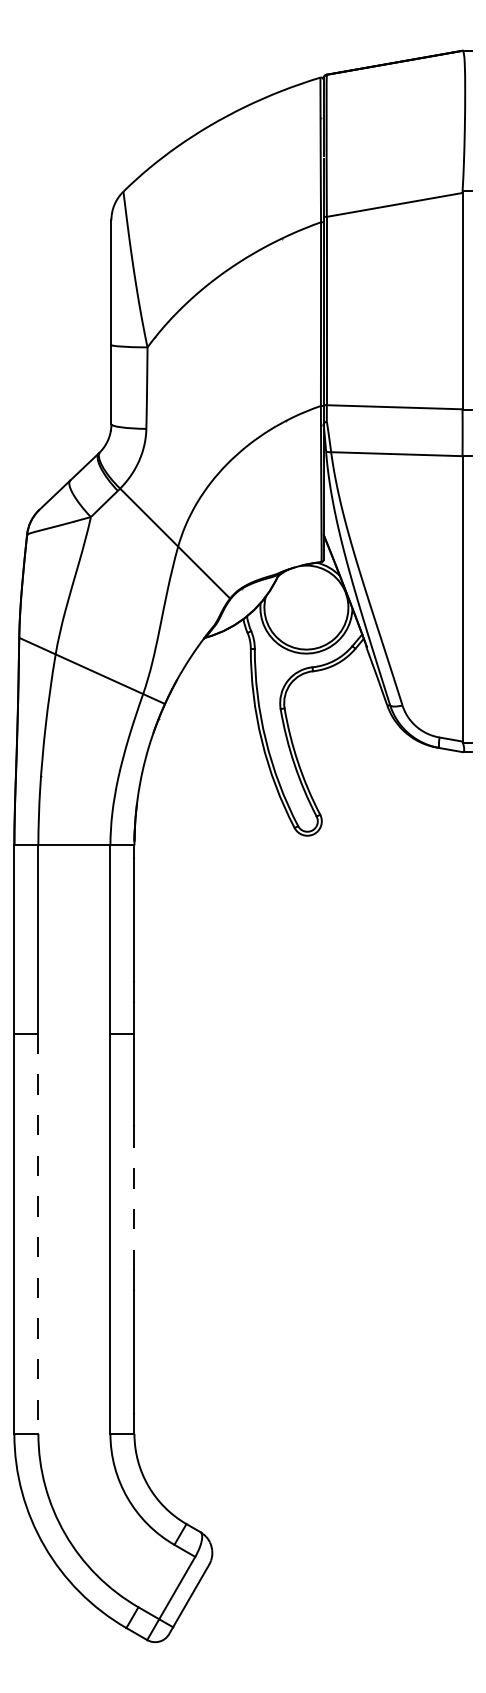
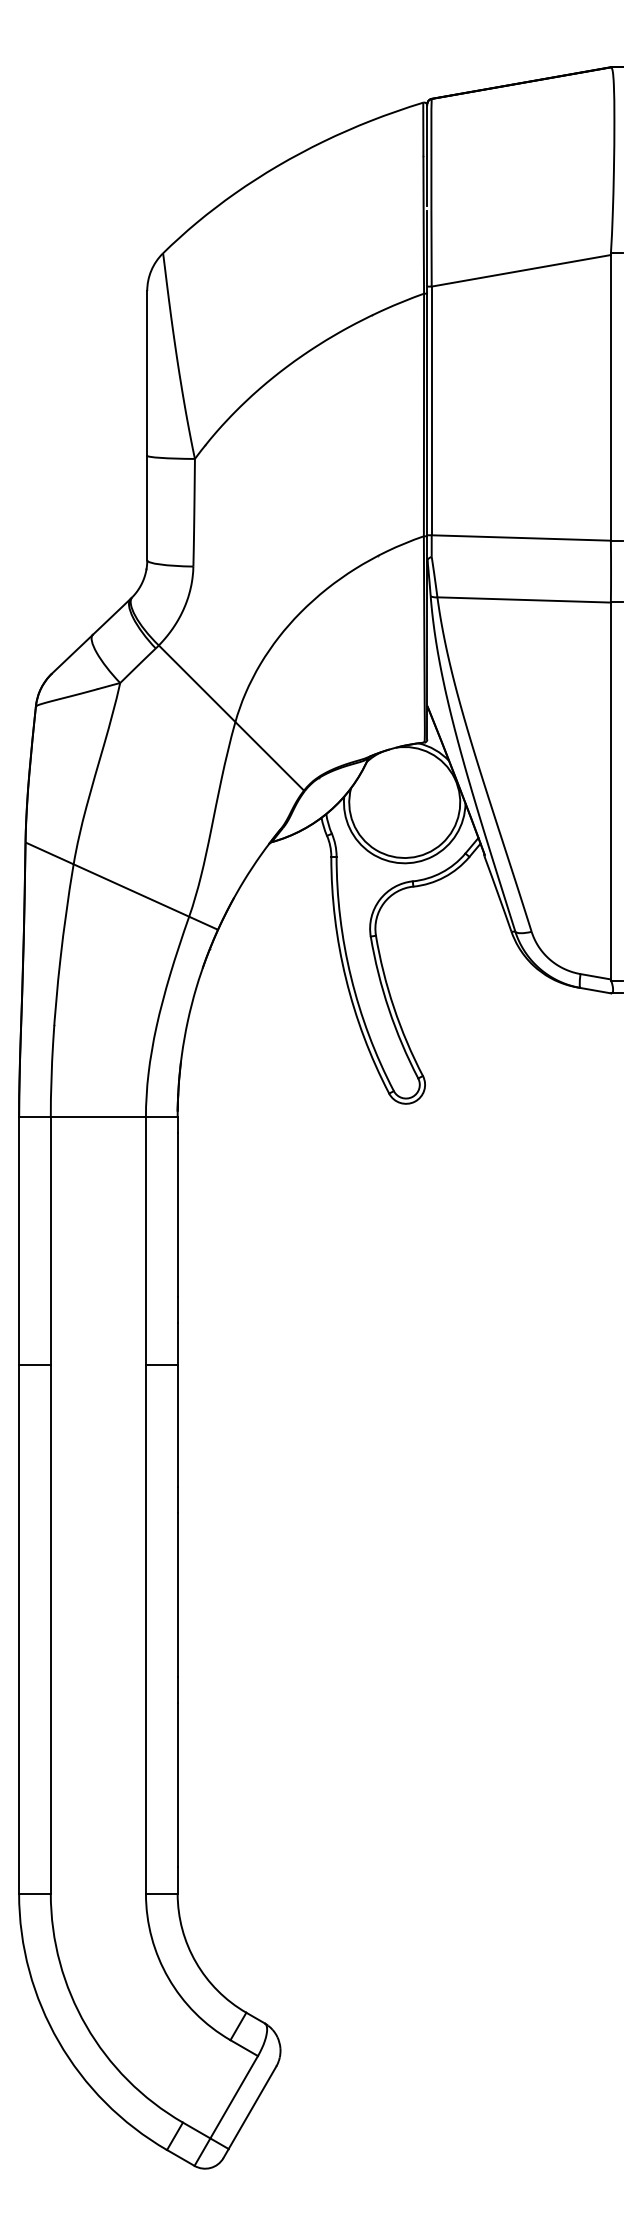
line: (134, 1207) -> (177, 1594), dashed -> solid
line: (38, 1234) -> (50, 1630), dashed -> solid

